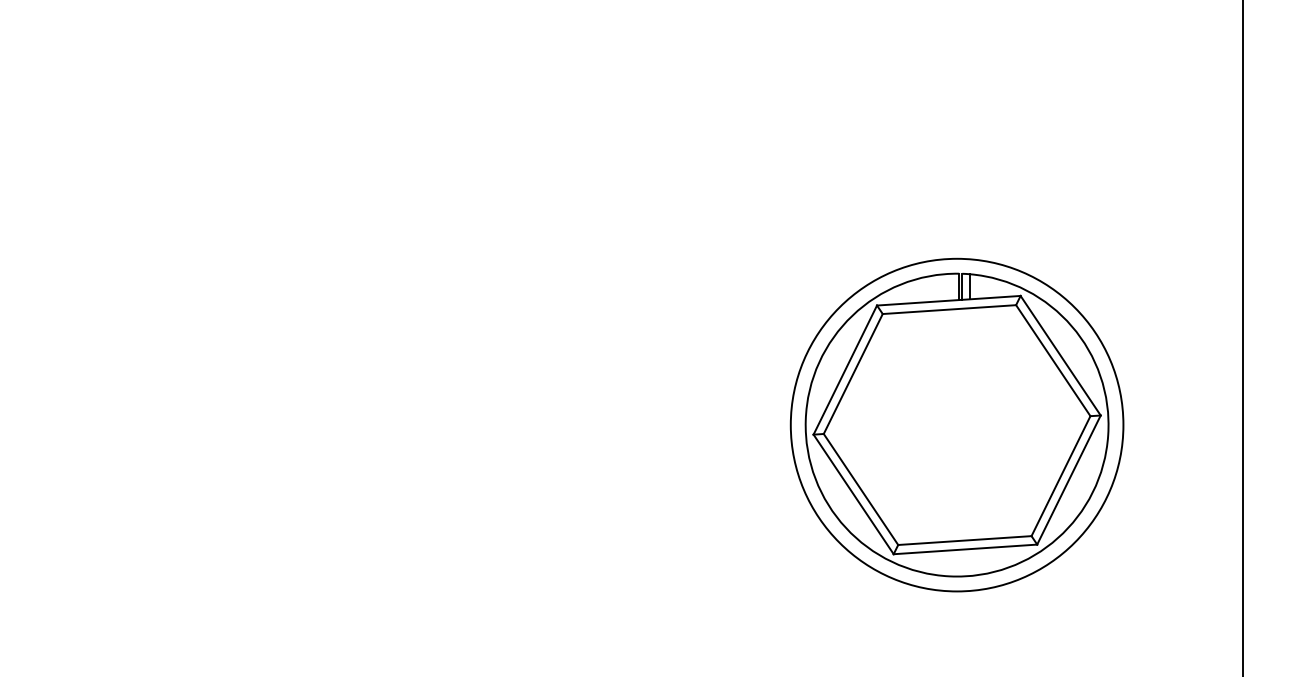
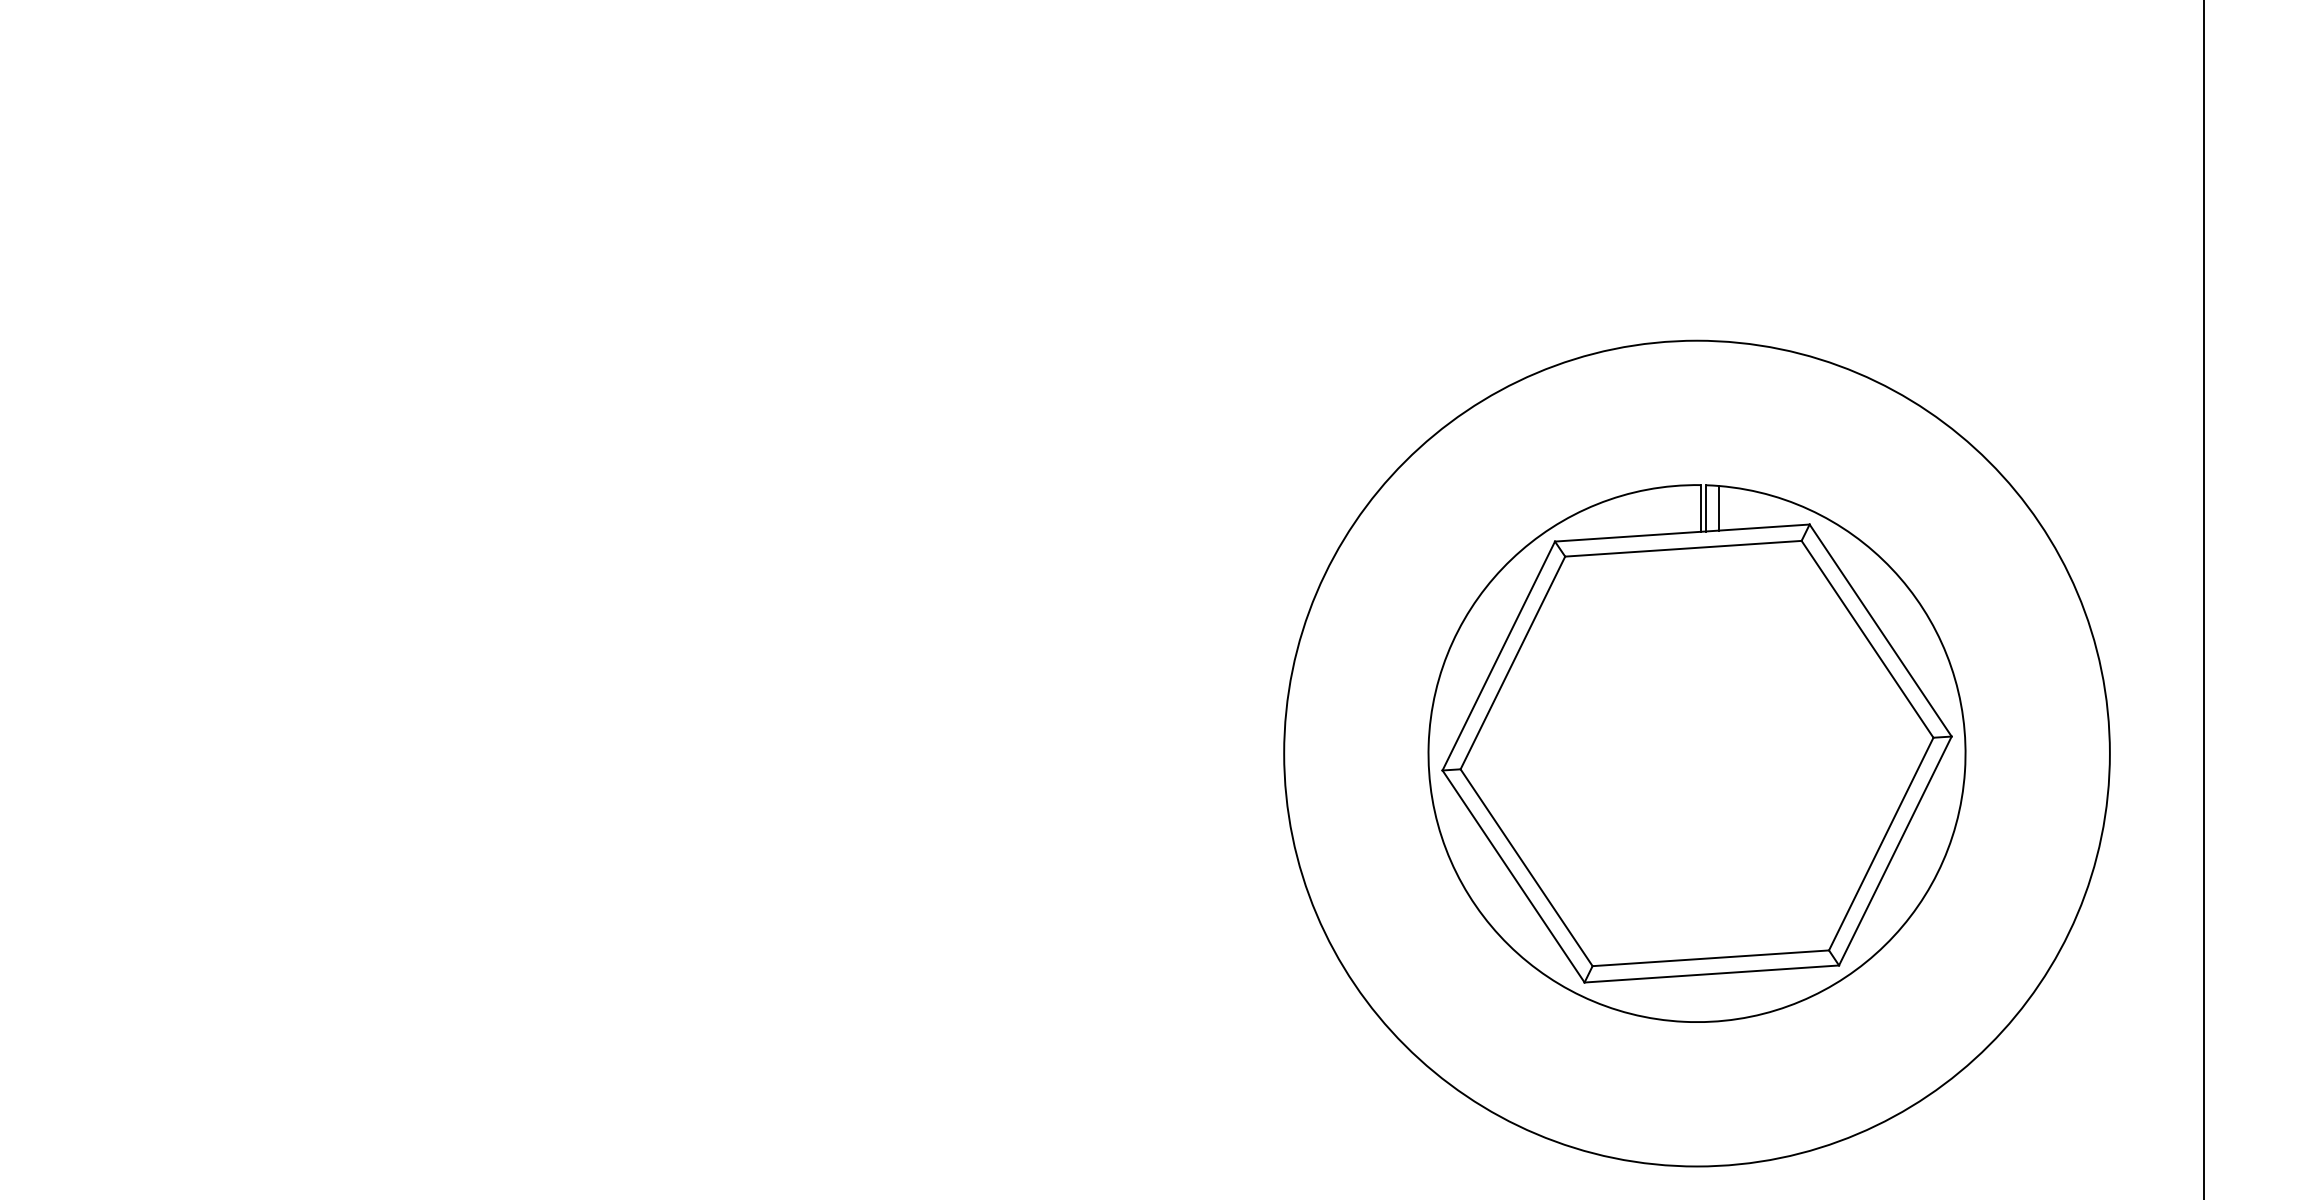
circle: (956, 424) -> (1695, 752), size x1.4

